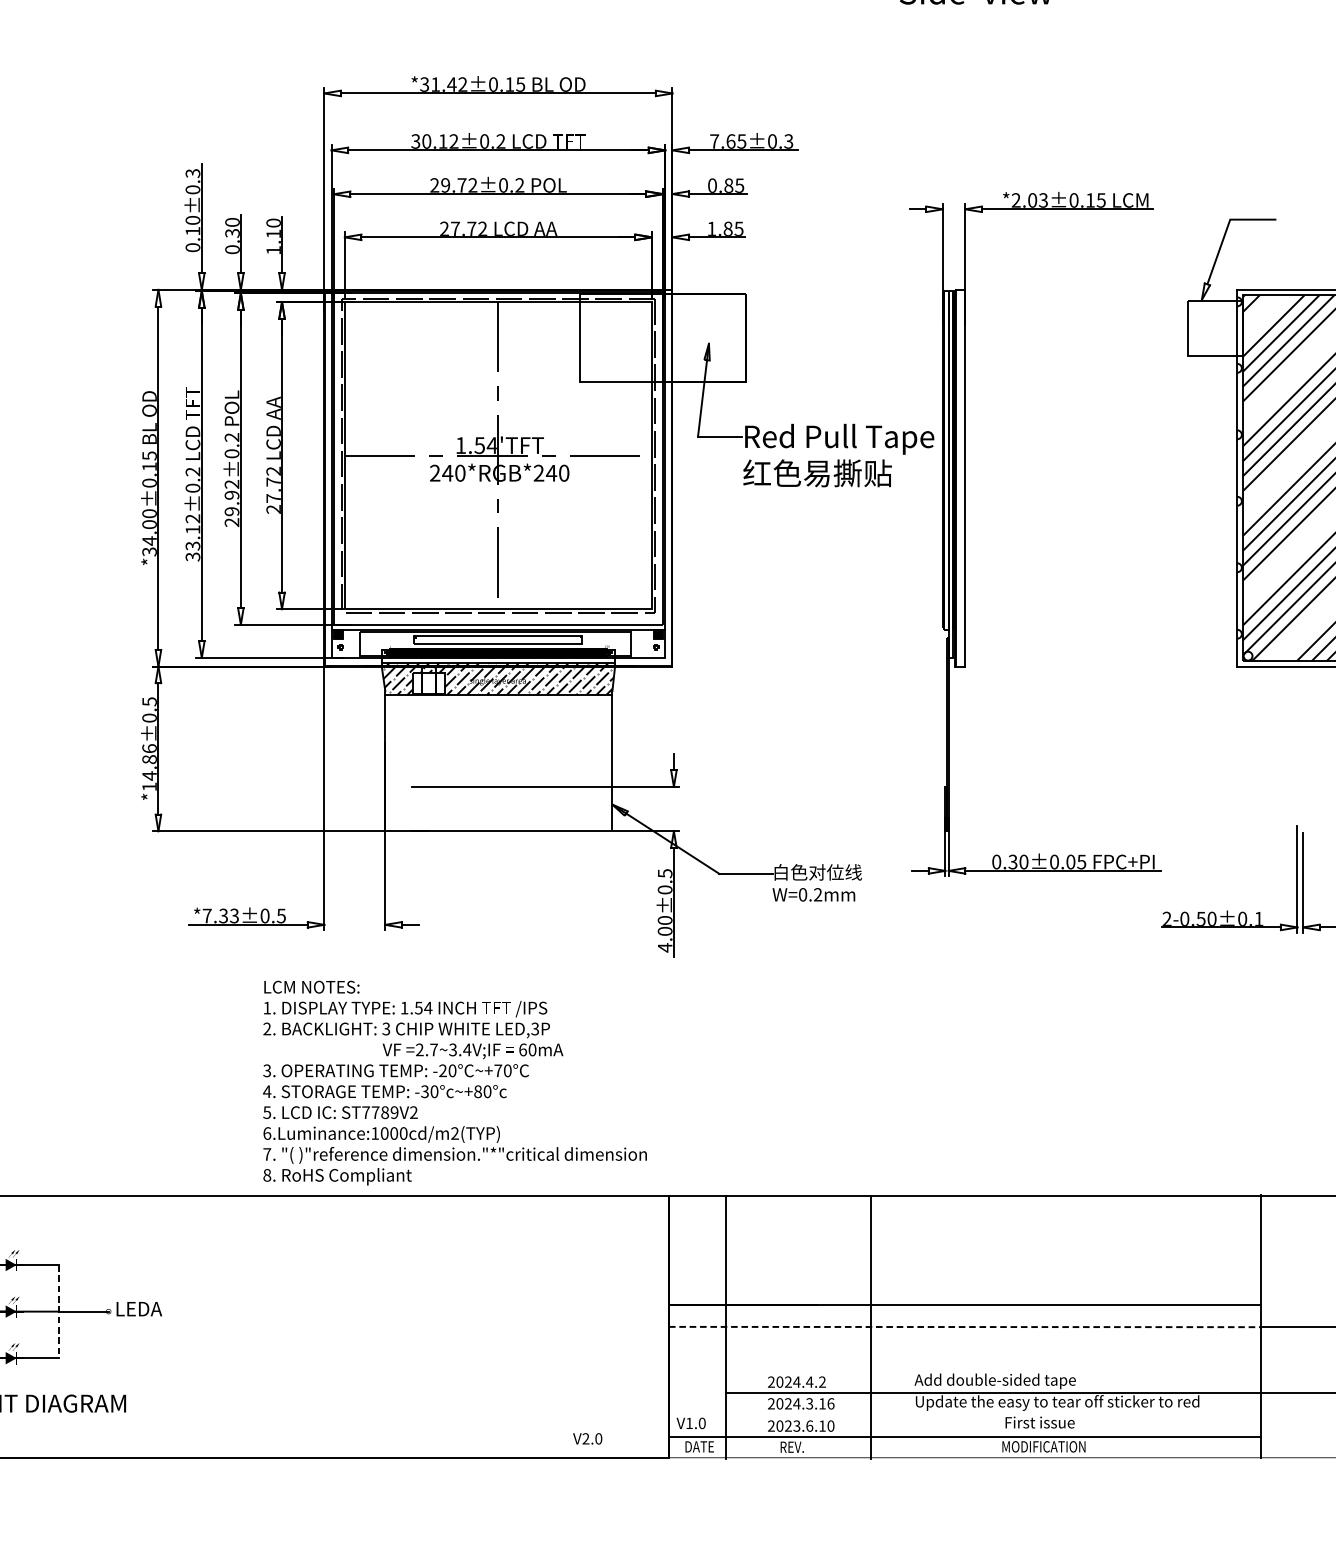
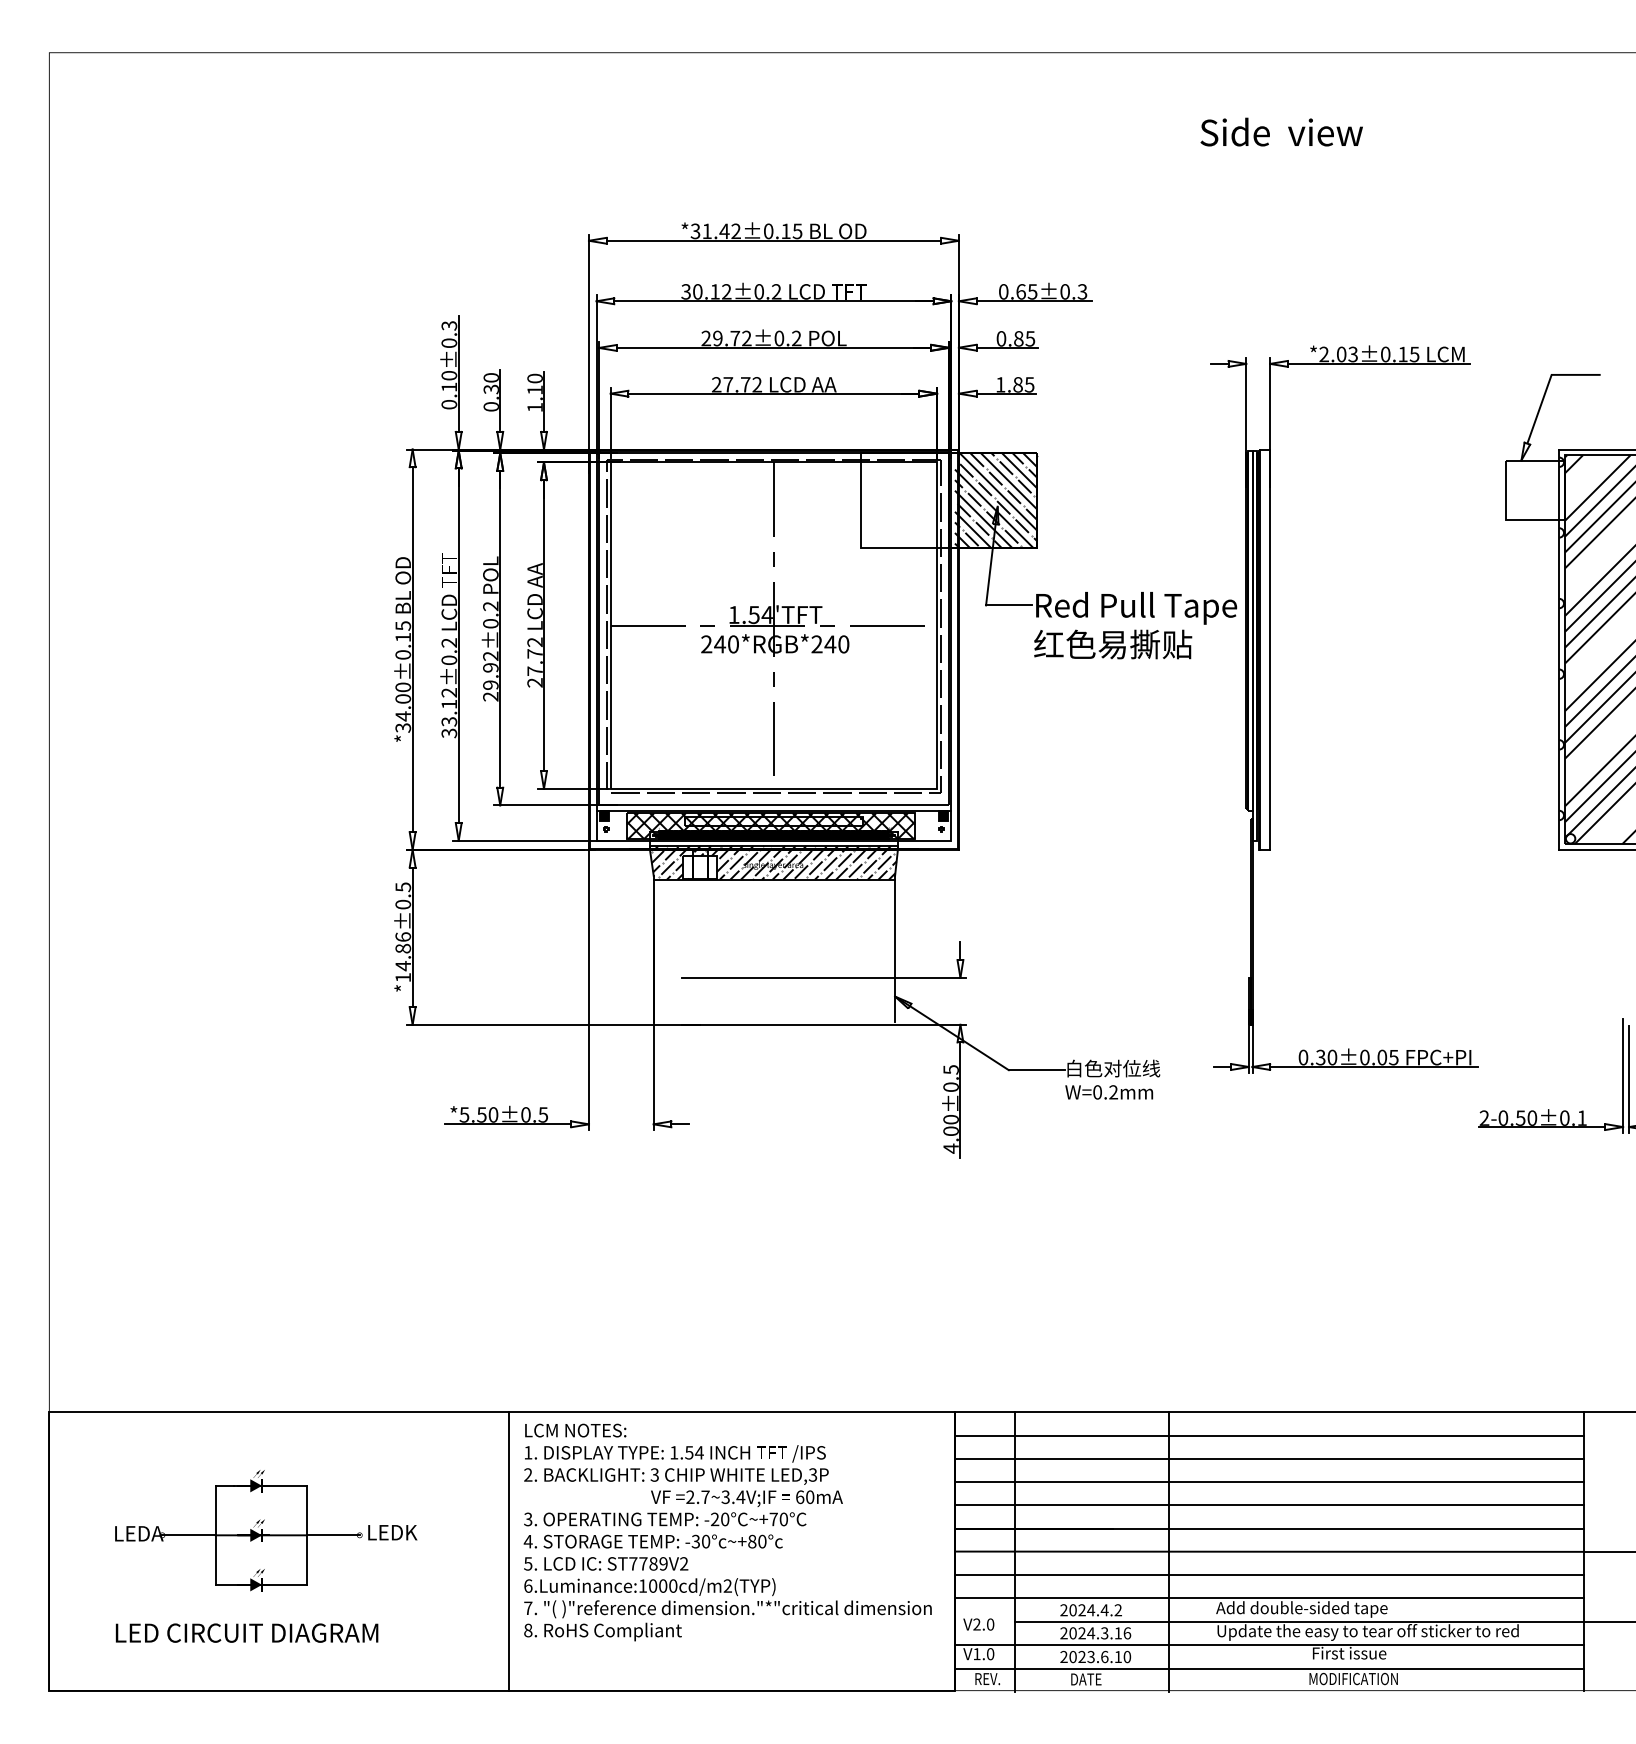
text: (714, 141) -> (1003, 291), 7.65±0.3 -> 0.65±0.3
hatch: (706, 337) -> (995, 500), added
hatch: (496, 644) -> (771, 826), added
text: (220, 915) -> (478, 1114), *7.33±0.5 -> *5.50±0.5
text: (454, 1083) -> (727, 1532), moved
line: (964, 1217) -> (1269, 1435), added
line: (964, 1239) -> (1269, 1458), added
line: (964, 1261) -> (1269, 1482), added
line: (964, 1283) -> (1269, 1505), added
text: (156, 1308) -> (410, 1532), LEDA -> LEDK
line: (58, 1311) -> (306, 1535), dashed -> solid
line: (249, 1326) -> (509, 1551), added
line: (964, 1326) -> (1269, 1551), dashed -> solid
line: (964, 1349) -> (1269, 1575), added
line: (964, 1371) -> (1269, 1598), added
line: (964, 1415) -> (1269, 1645), added
text: (587, 1438) -> (978, 1624), moved
text: (699, 1447) -> (987, 1679), DATE -> REV.
text: (792, 1447) -> (1086, 1679), REV. -> DATE

